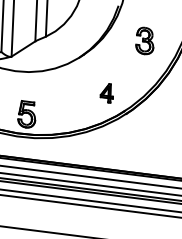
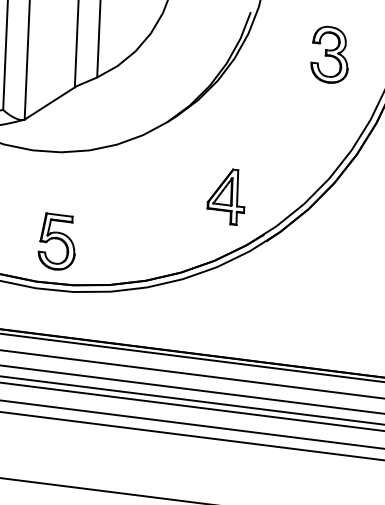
part: (144, 40) -> (328, 53), moved
part: (106, 93) -> (225, 197), size x1.43

